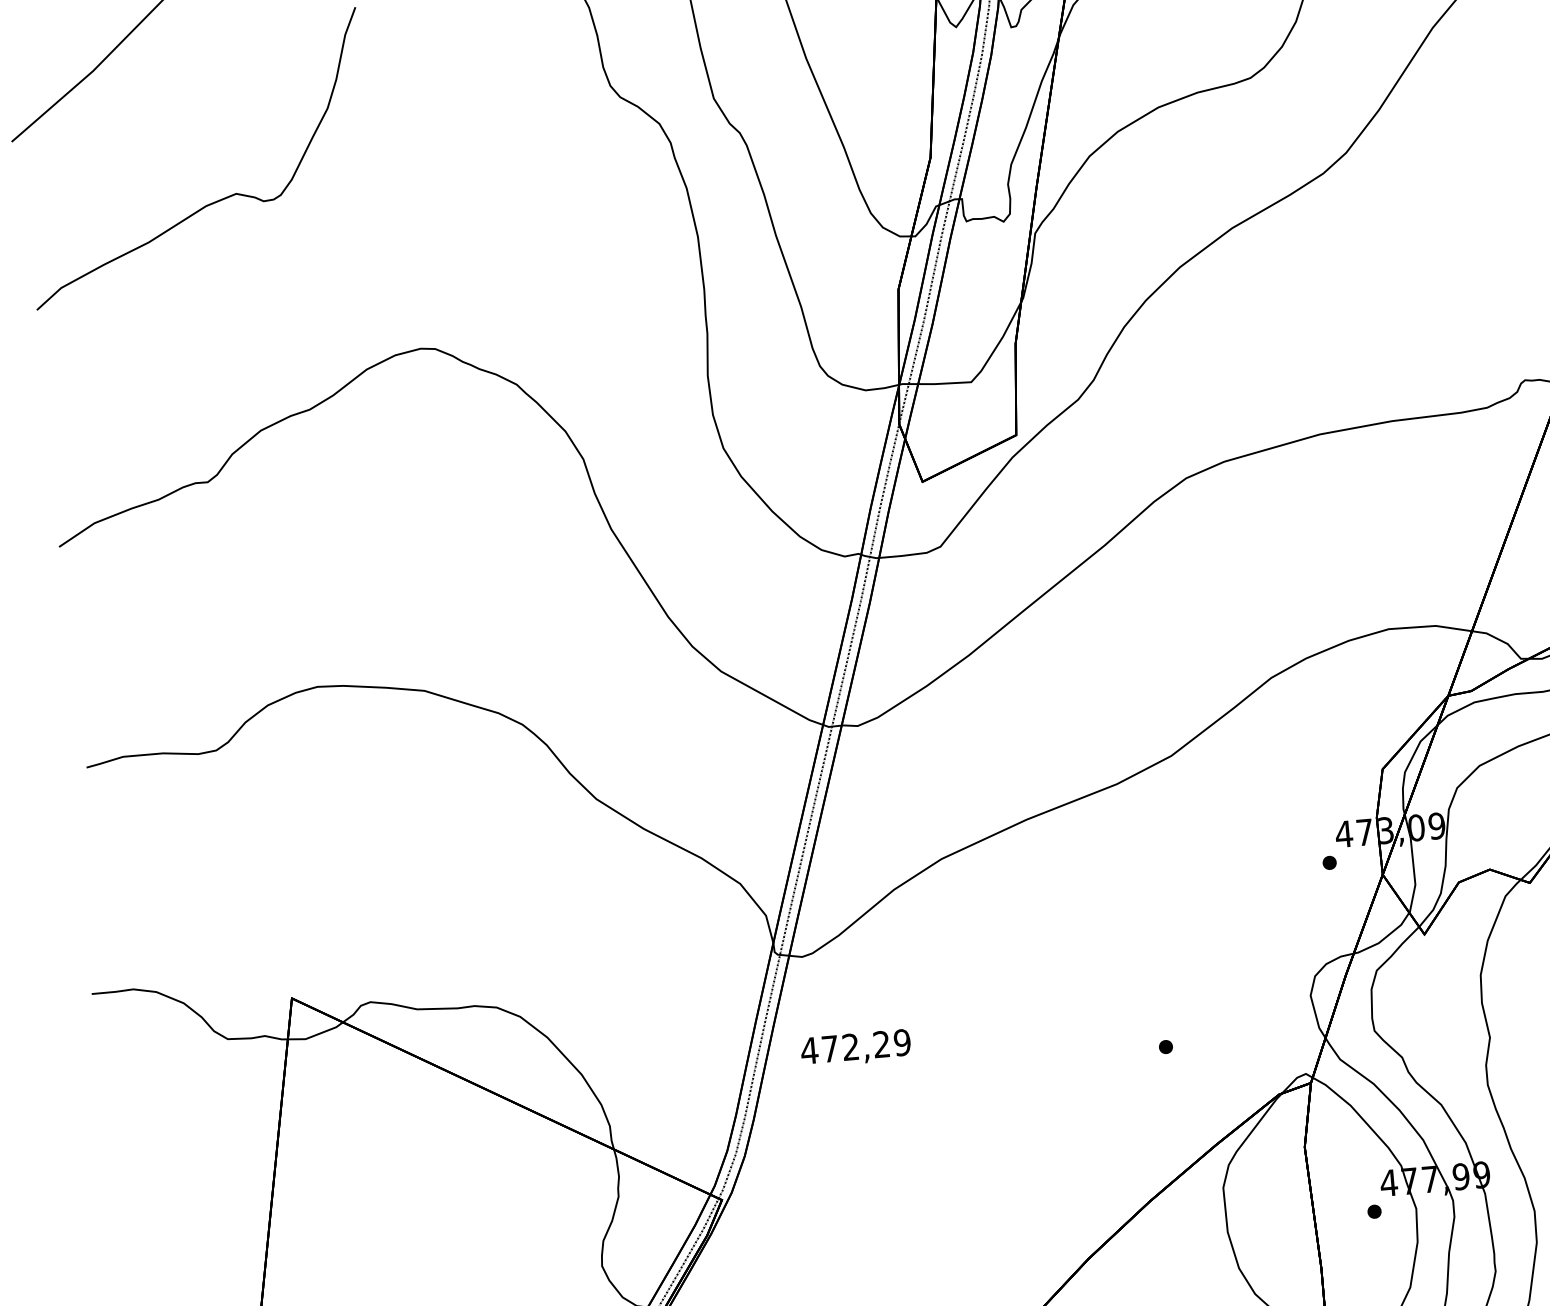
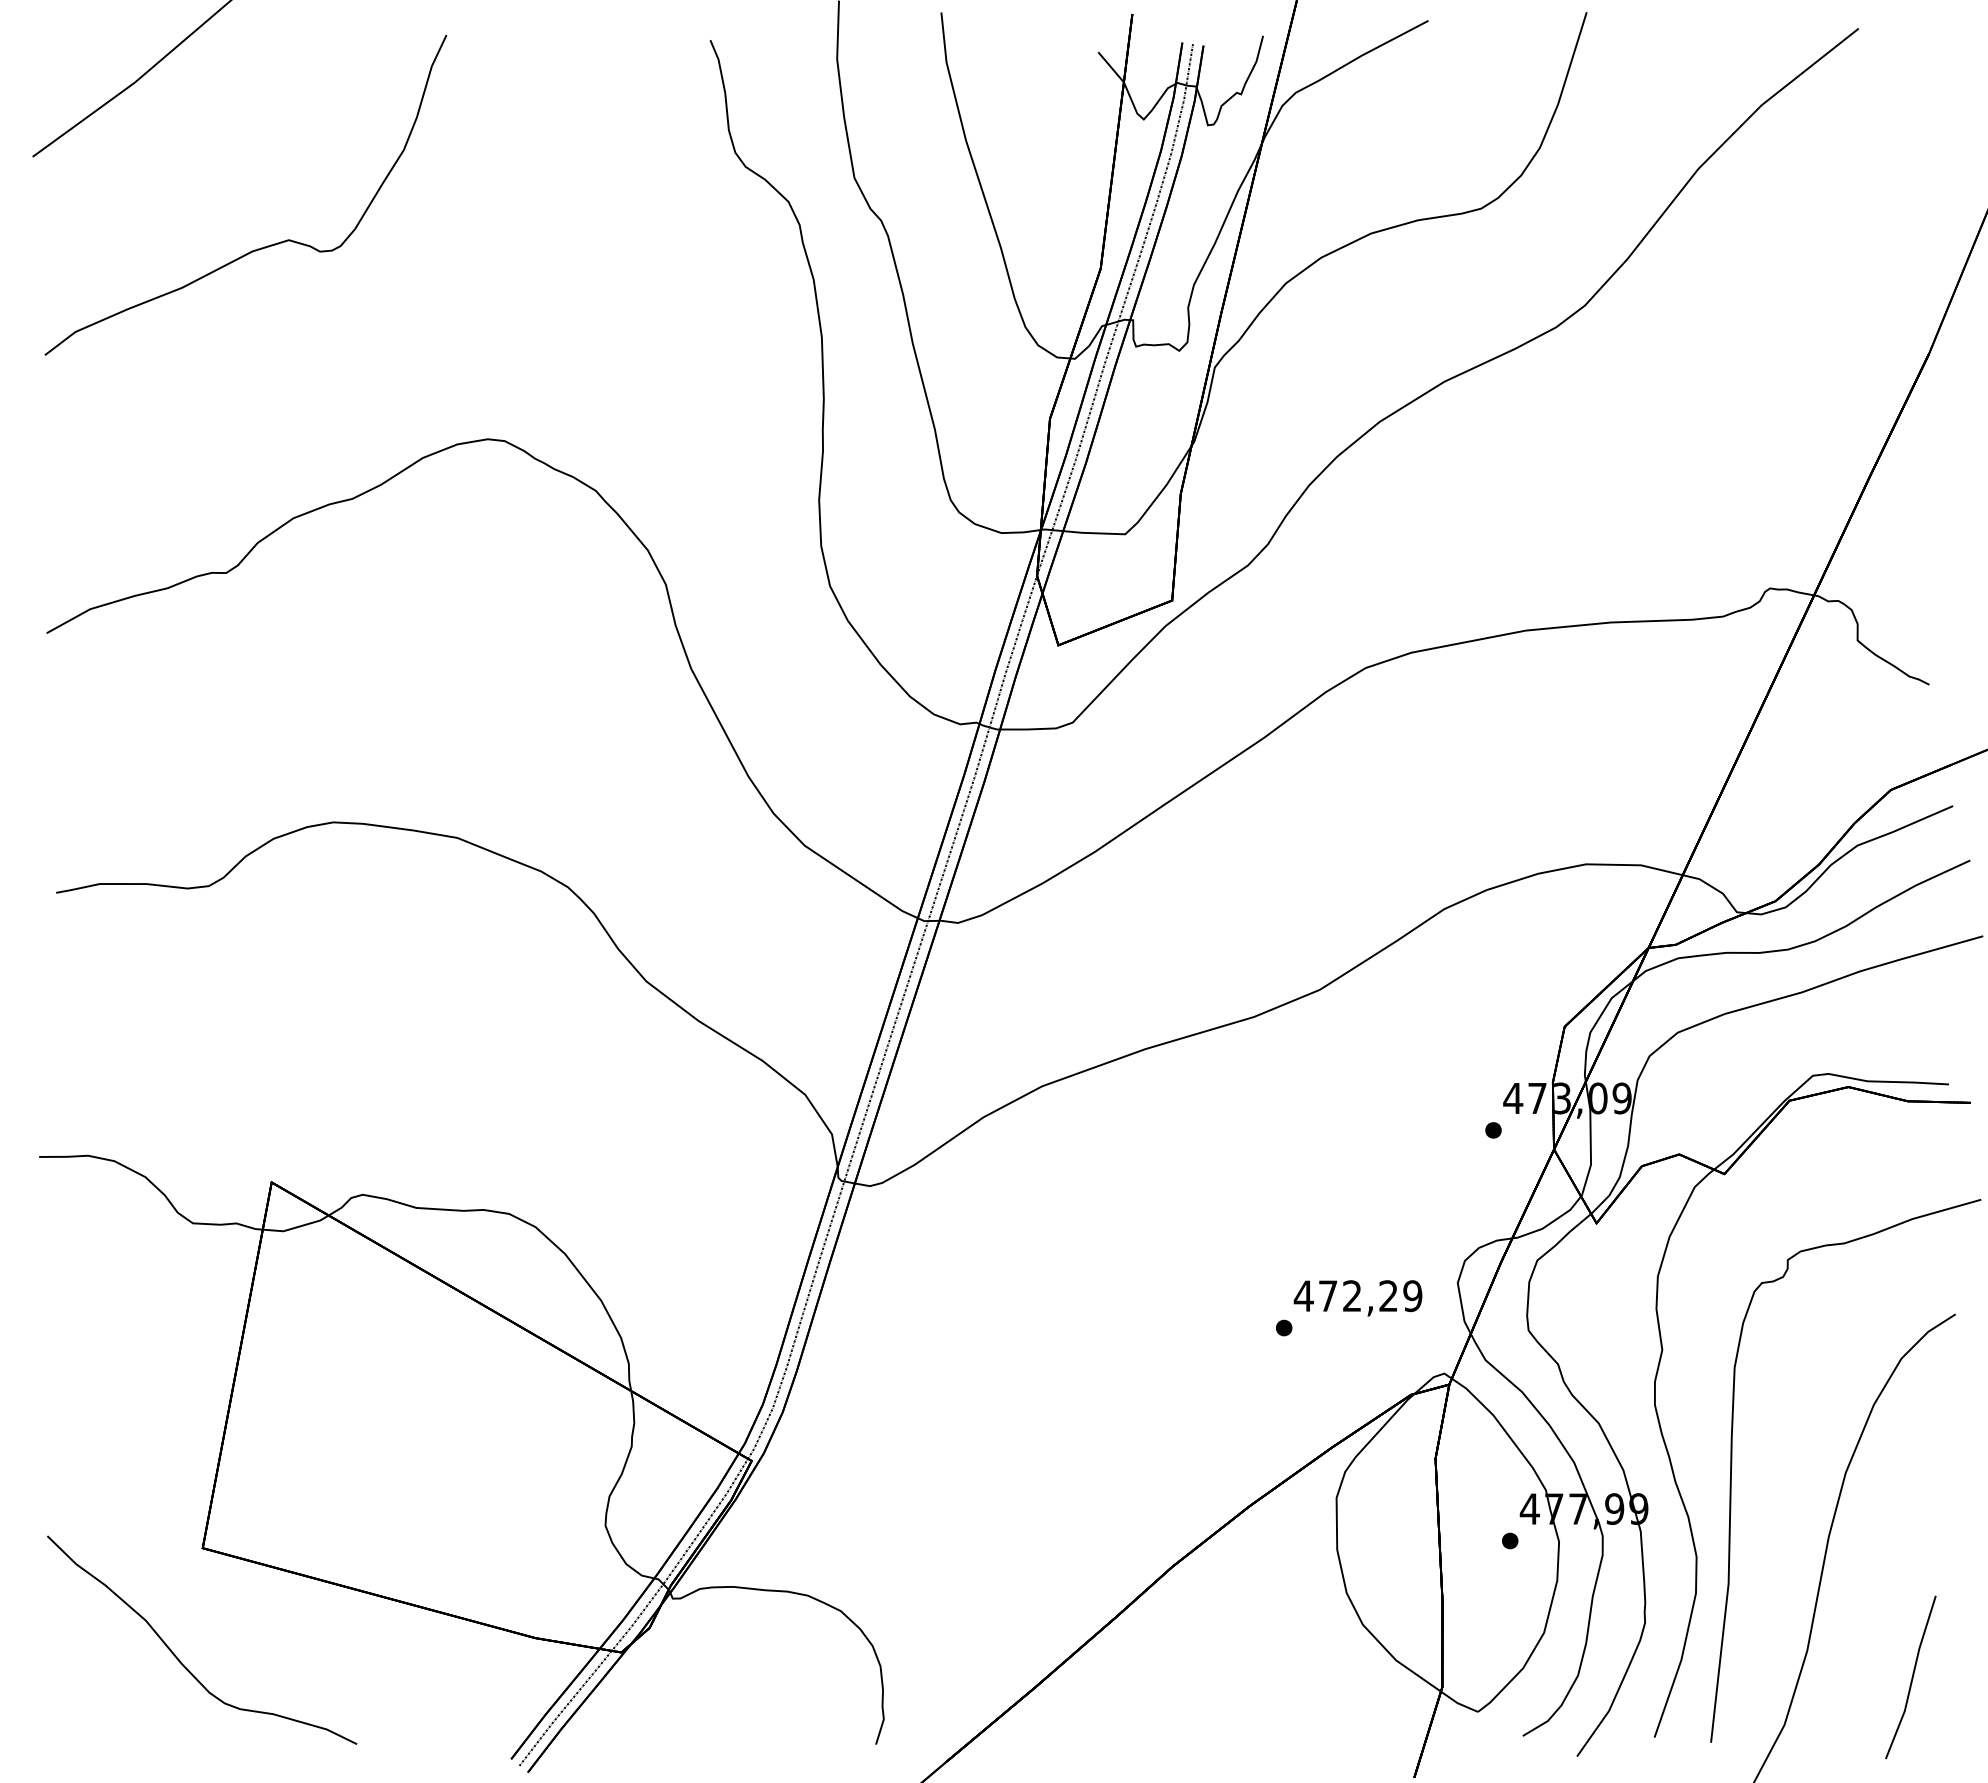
text: (855, 1048) -> (1357, 1298), moved

